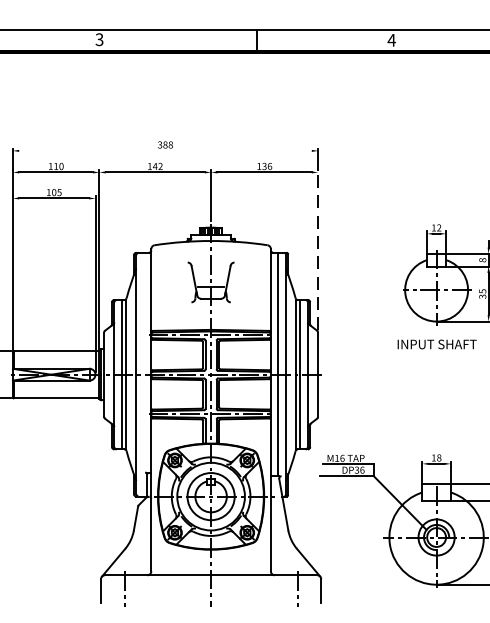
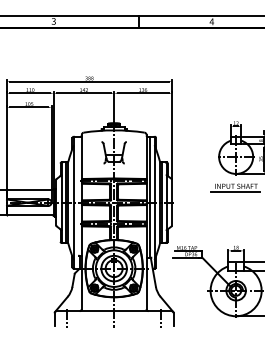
line: (165, 150) -> (89, 81), added
line: (318, 248) -> (172, 134), dashed -> solid
line: (435, 354) -> (235, 191), added

